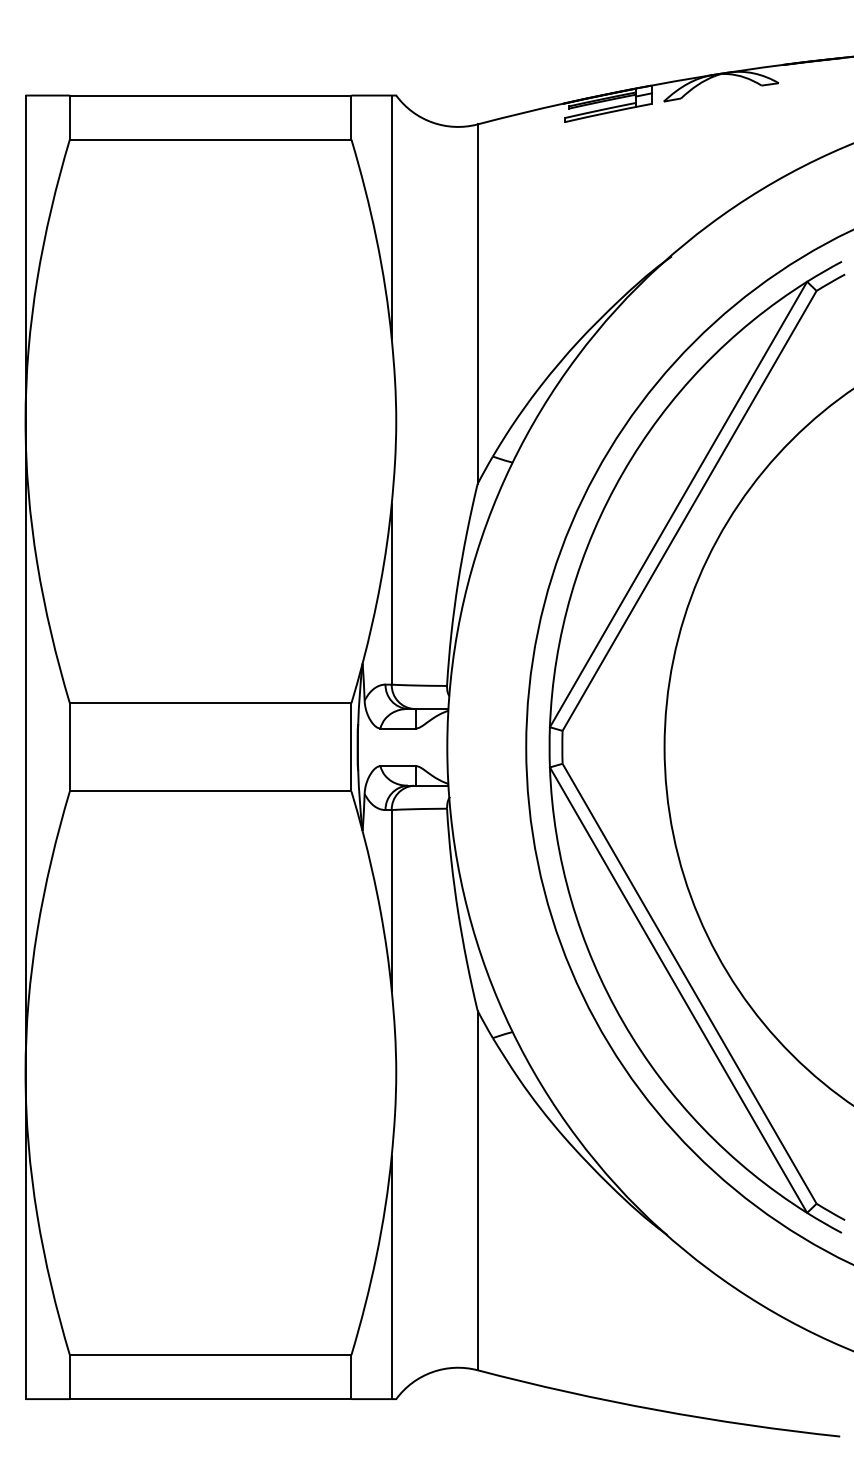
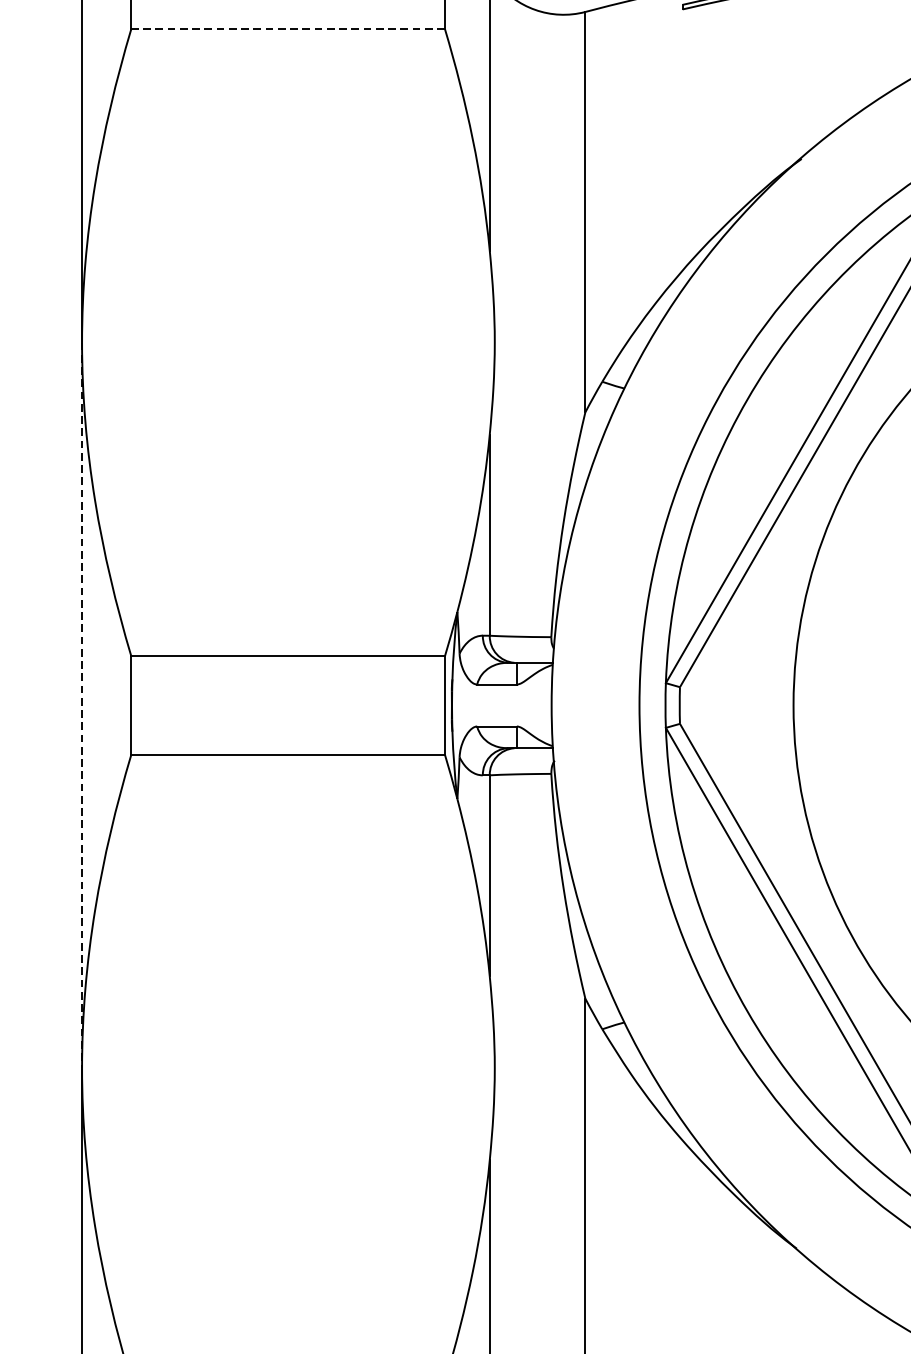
line: (210, 139) -> (287, 28), solid -> dashed
line: (25, 747) -> (81, 705), solid -> dashed

